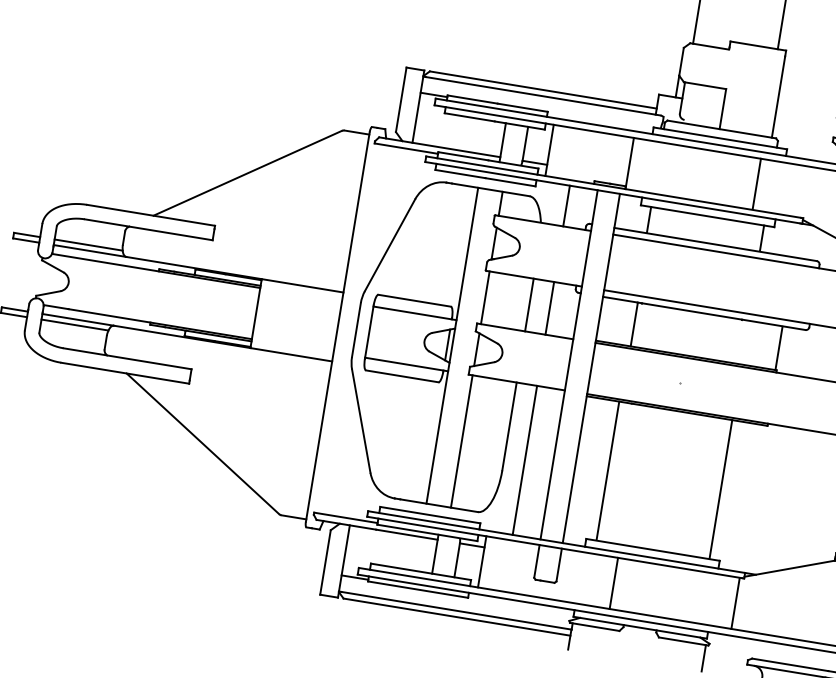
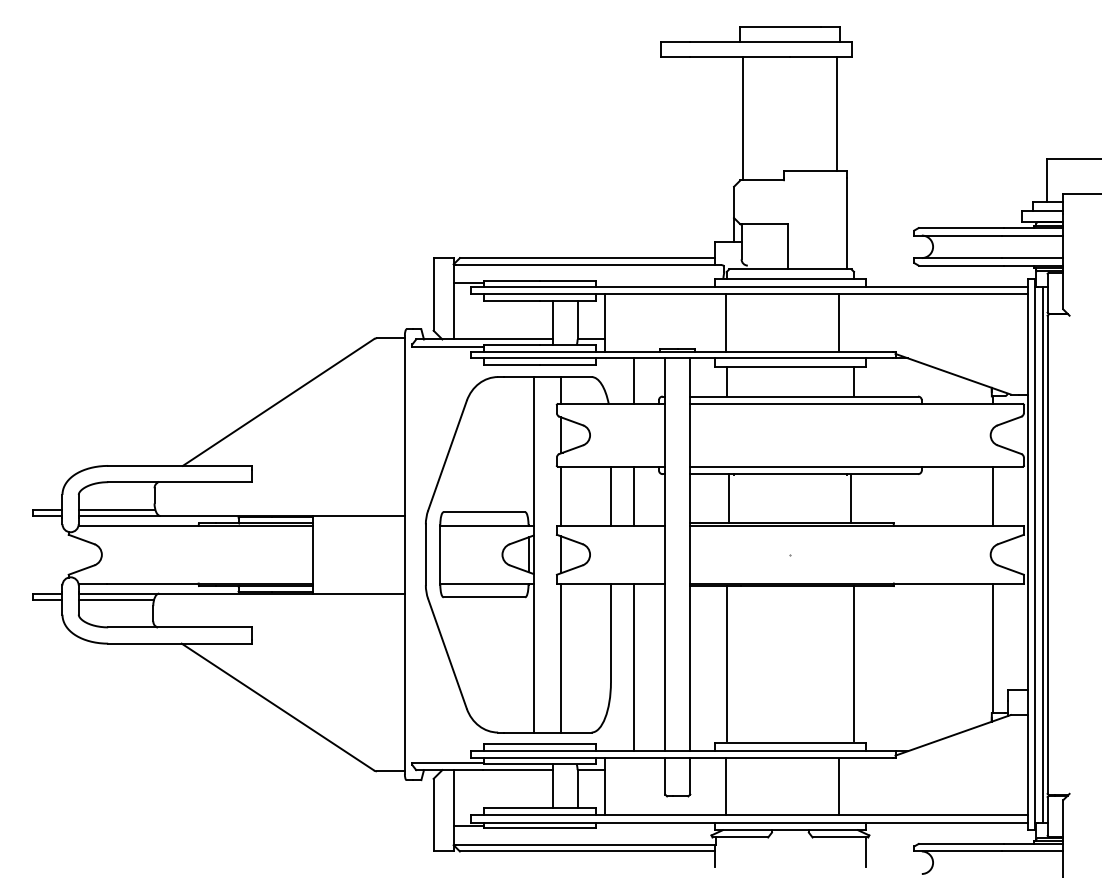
line: (629, 162) -> (725, 322), moved
line: (779, 347) -> (851, 498), moved
line: (613, 583) -> (725, 786), moved
line: (735, 603) -> (838, 786), moved

